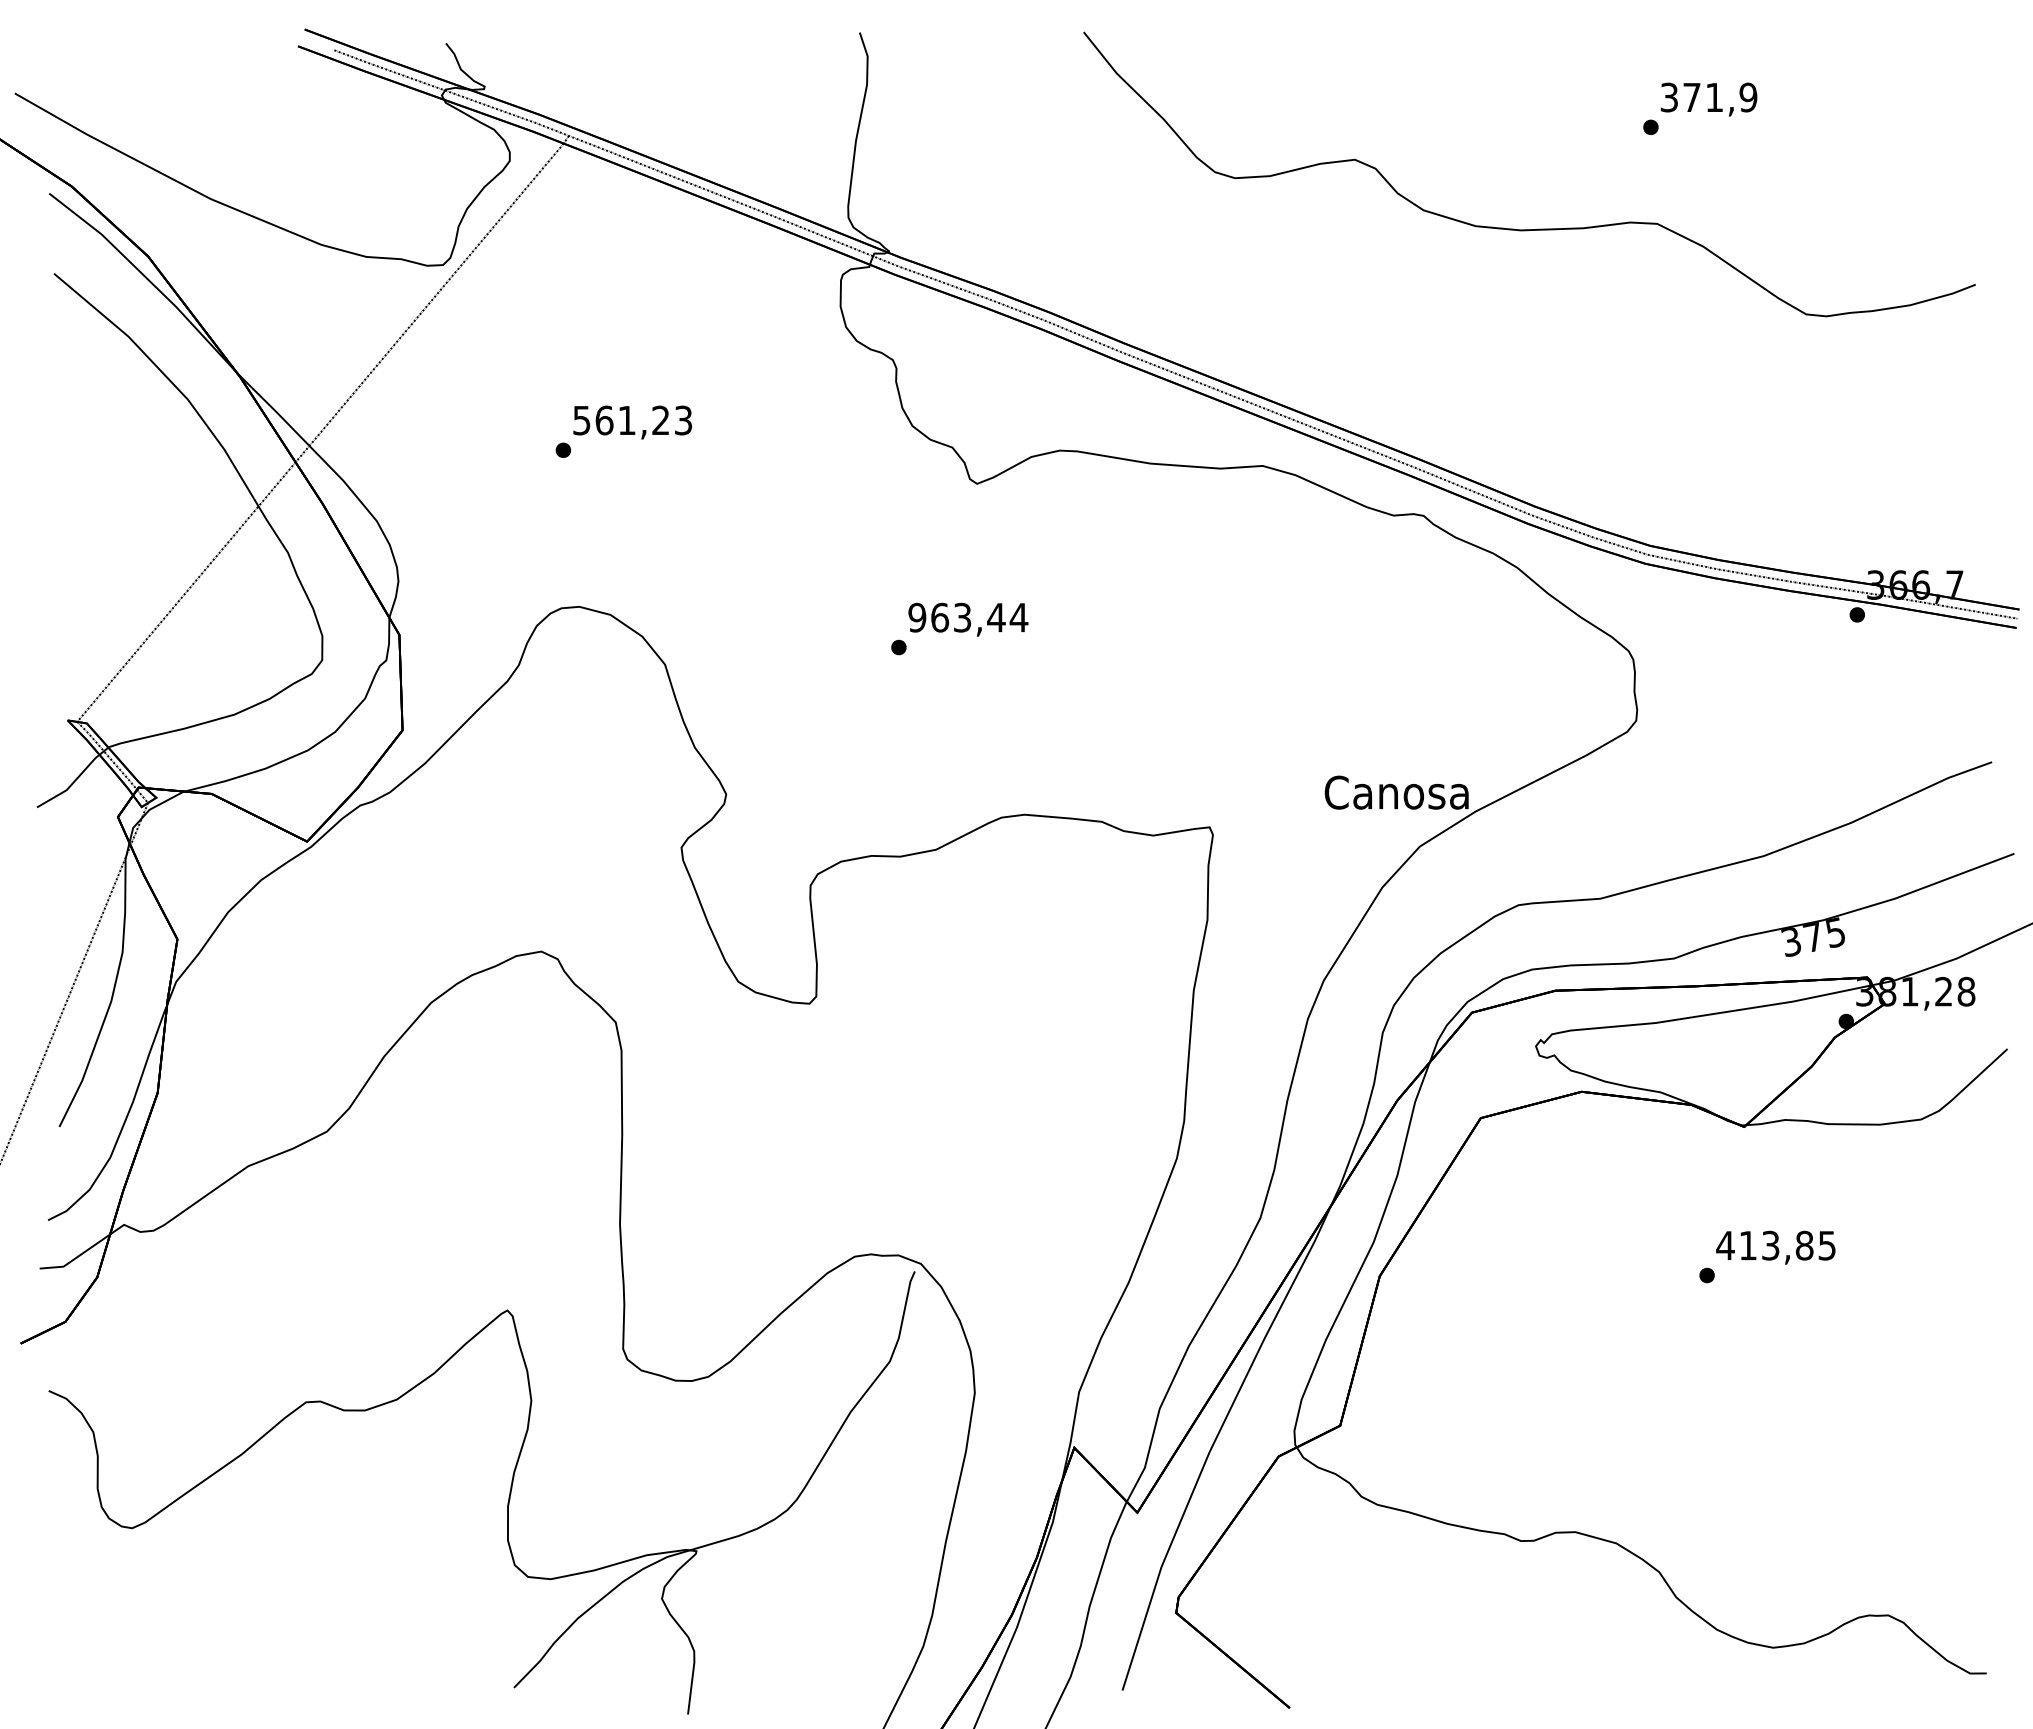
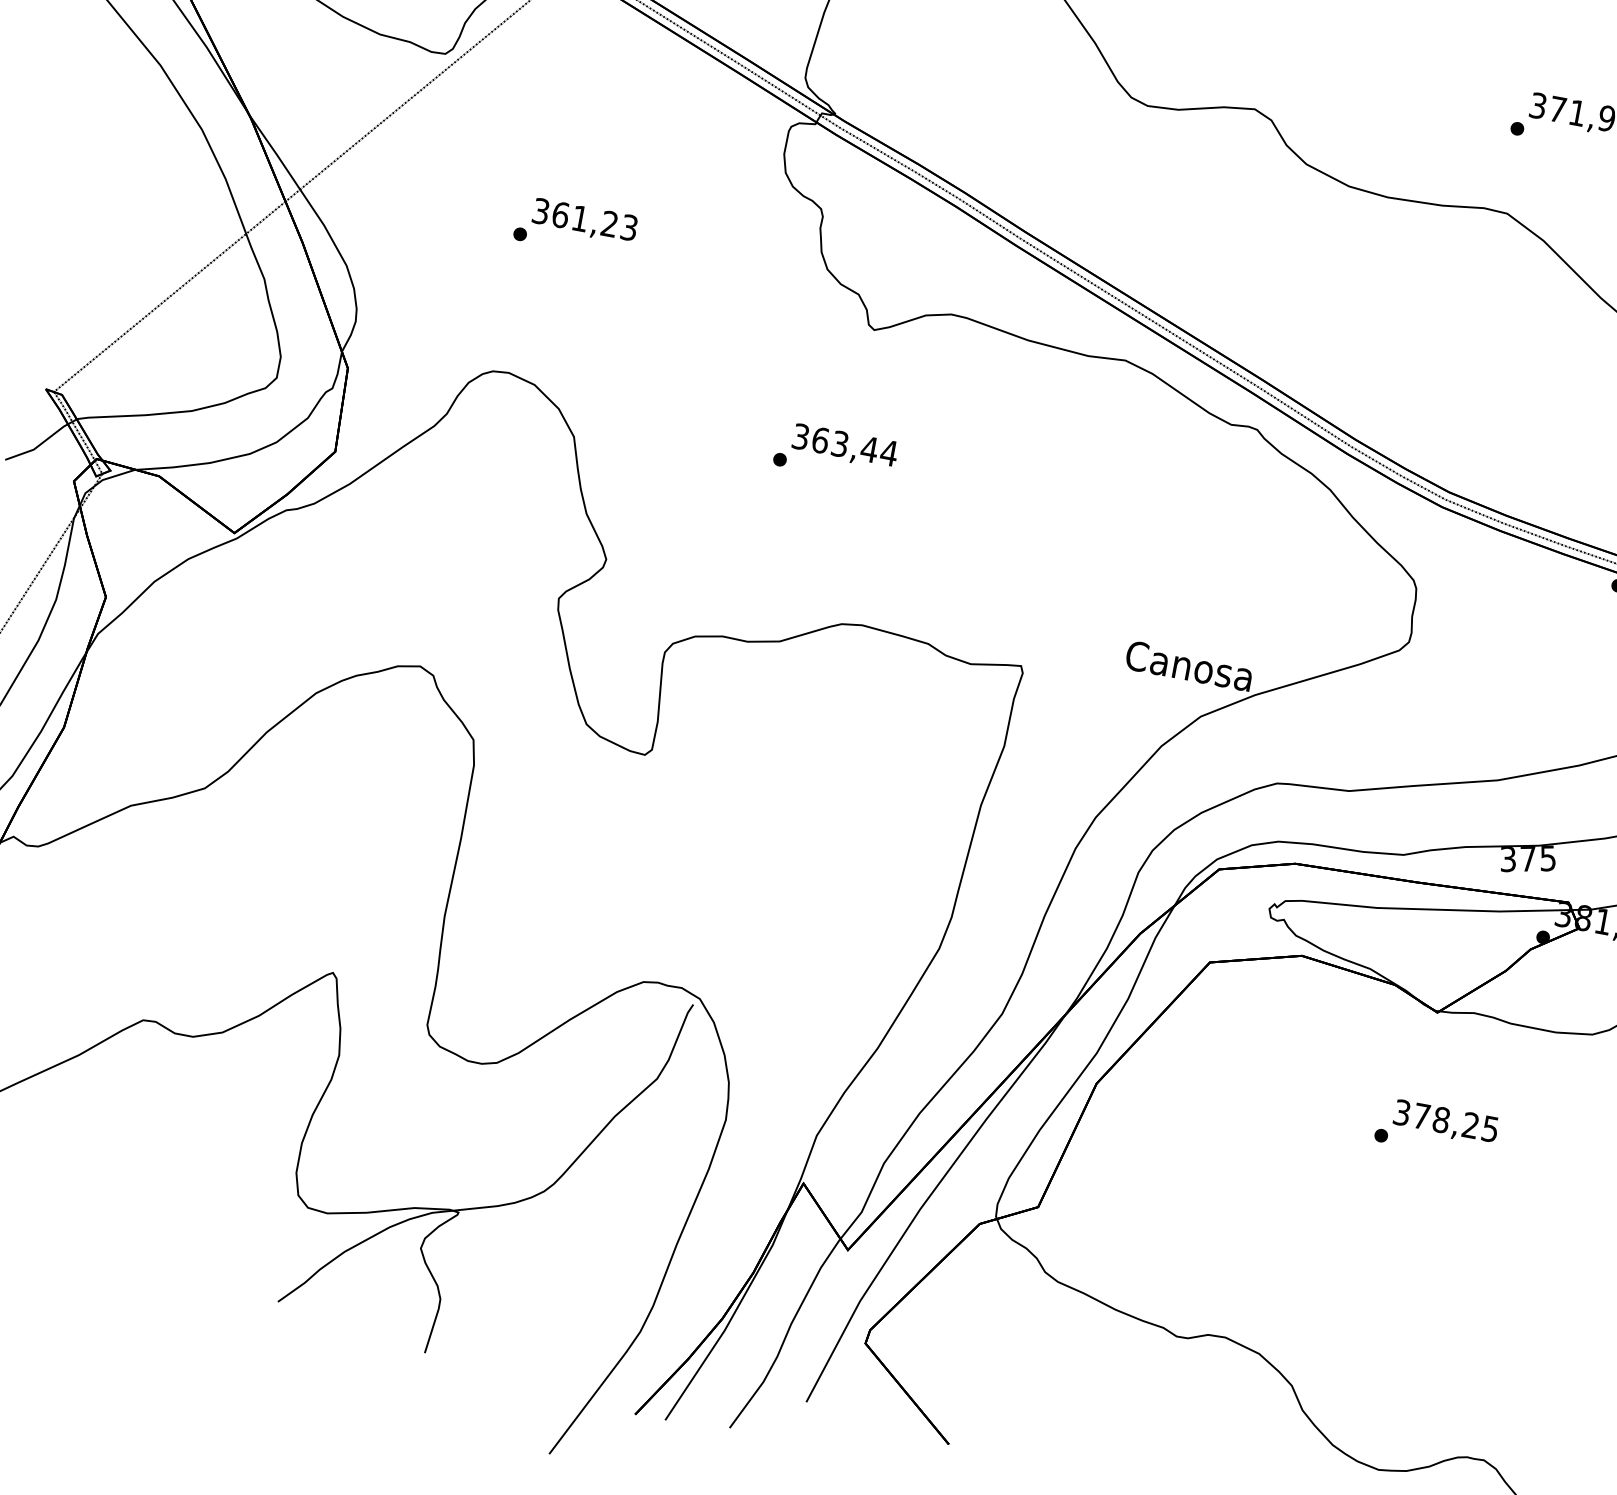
text: (581, 419) -> (540, 210), 561,23 -> 361,23
text: (917, 617) -> (801, 436), 963,44 -> 363,44
text: (1764, 1245) -> (1435, 1118), 413,85 -> 378,25

